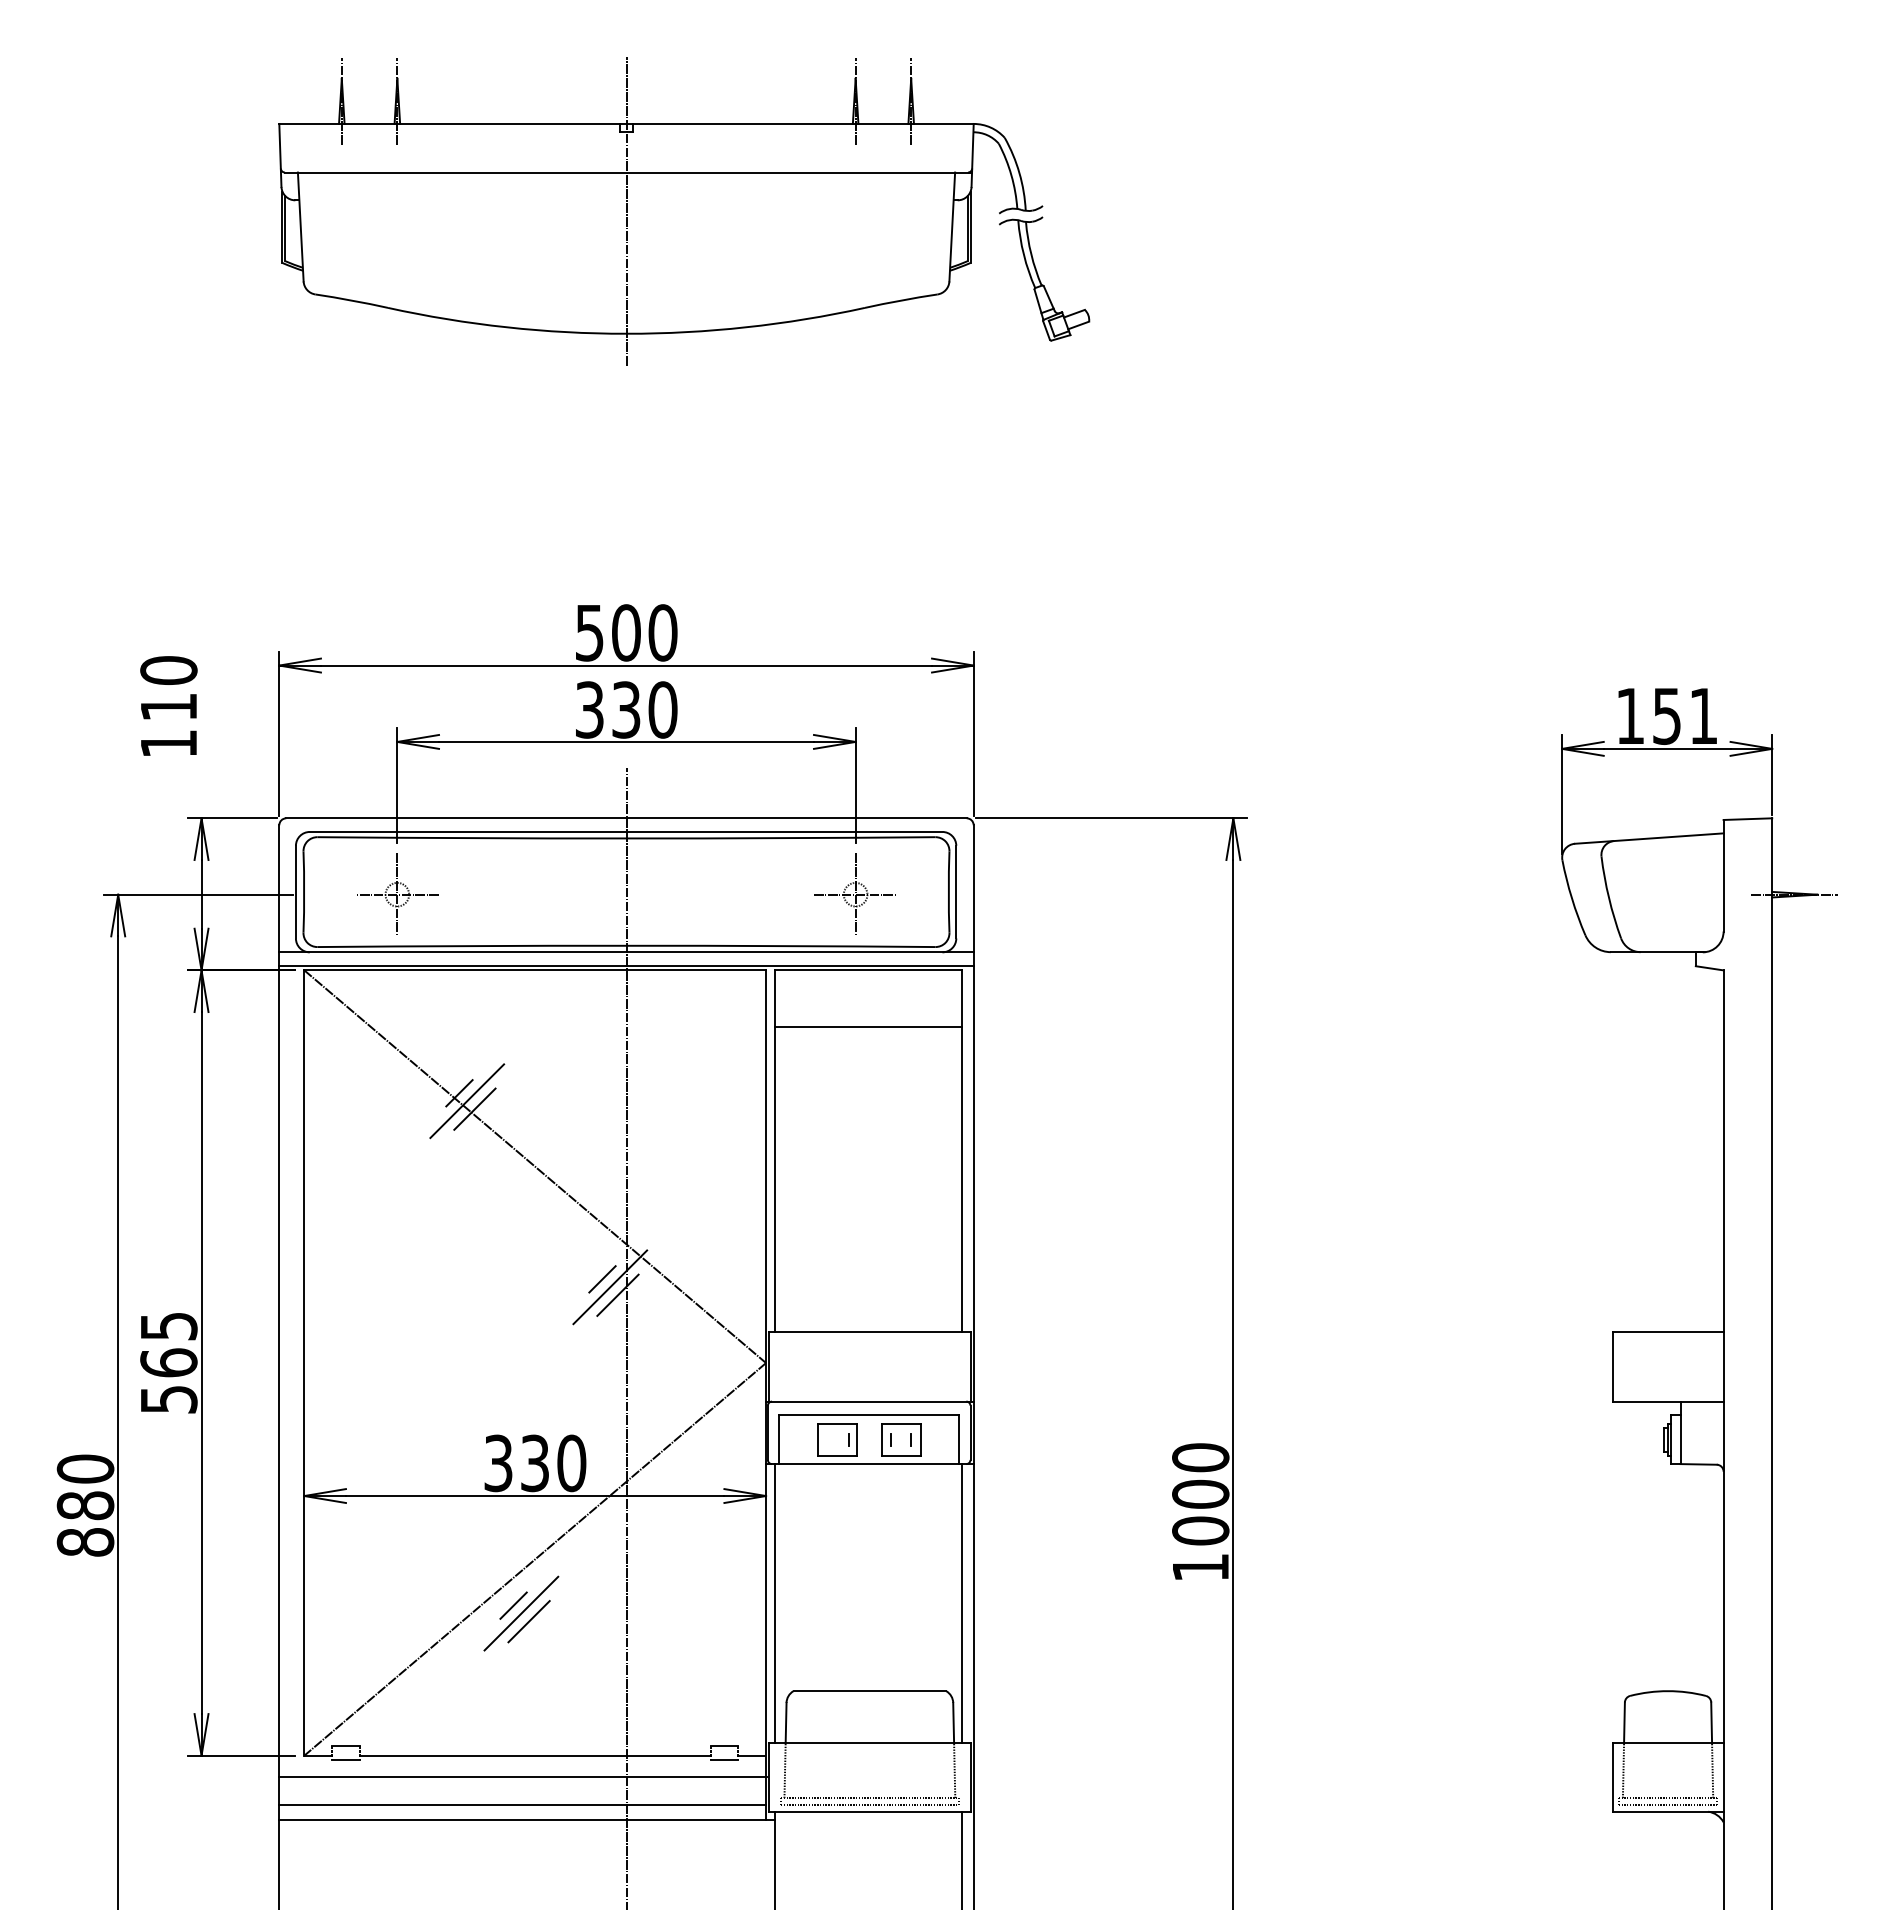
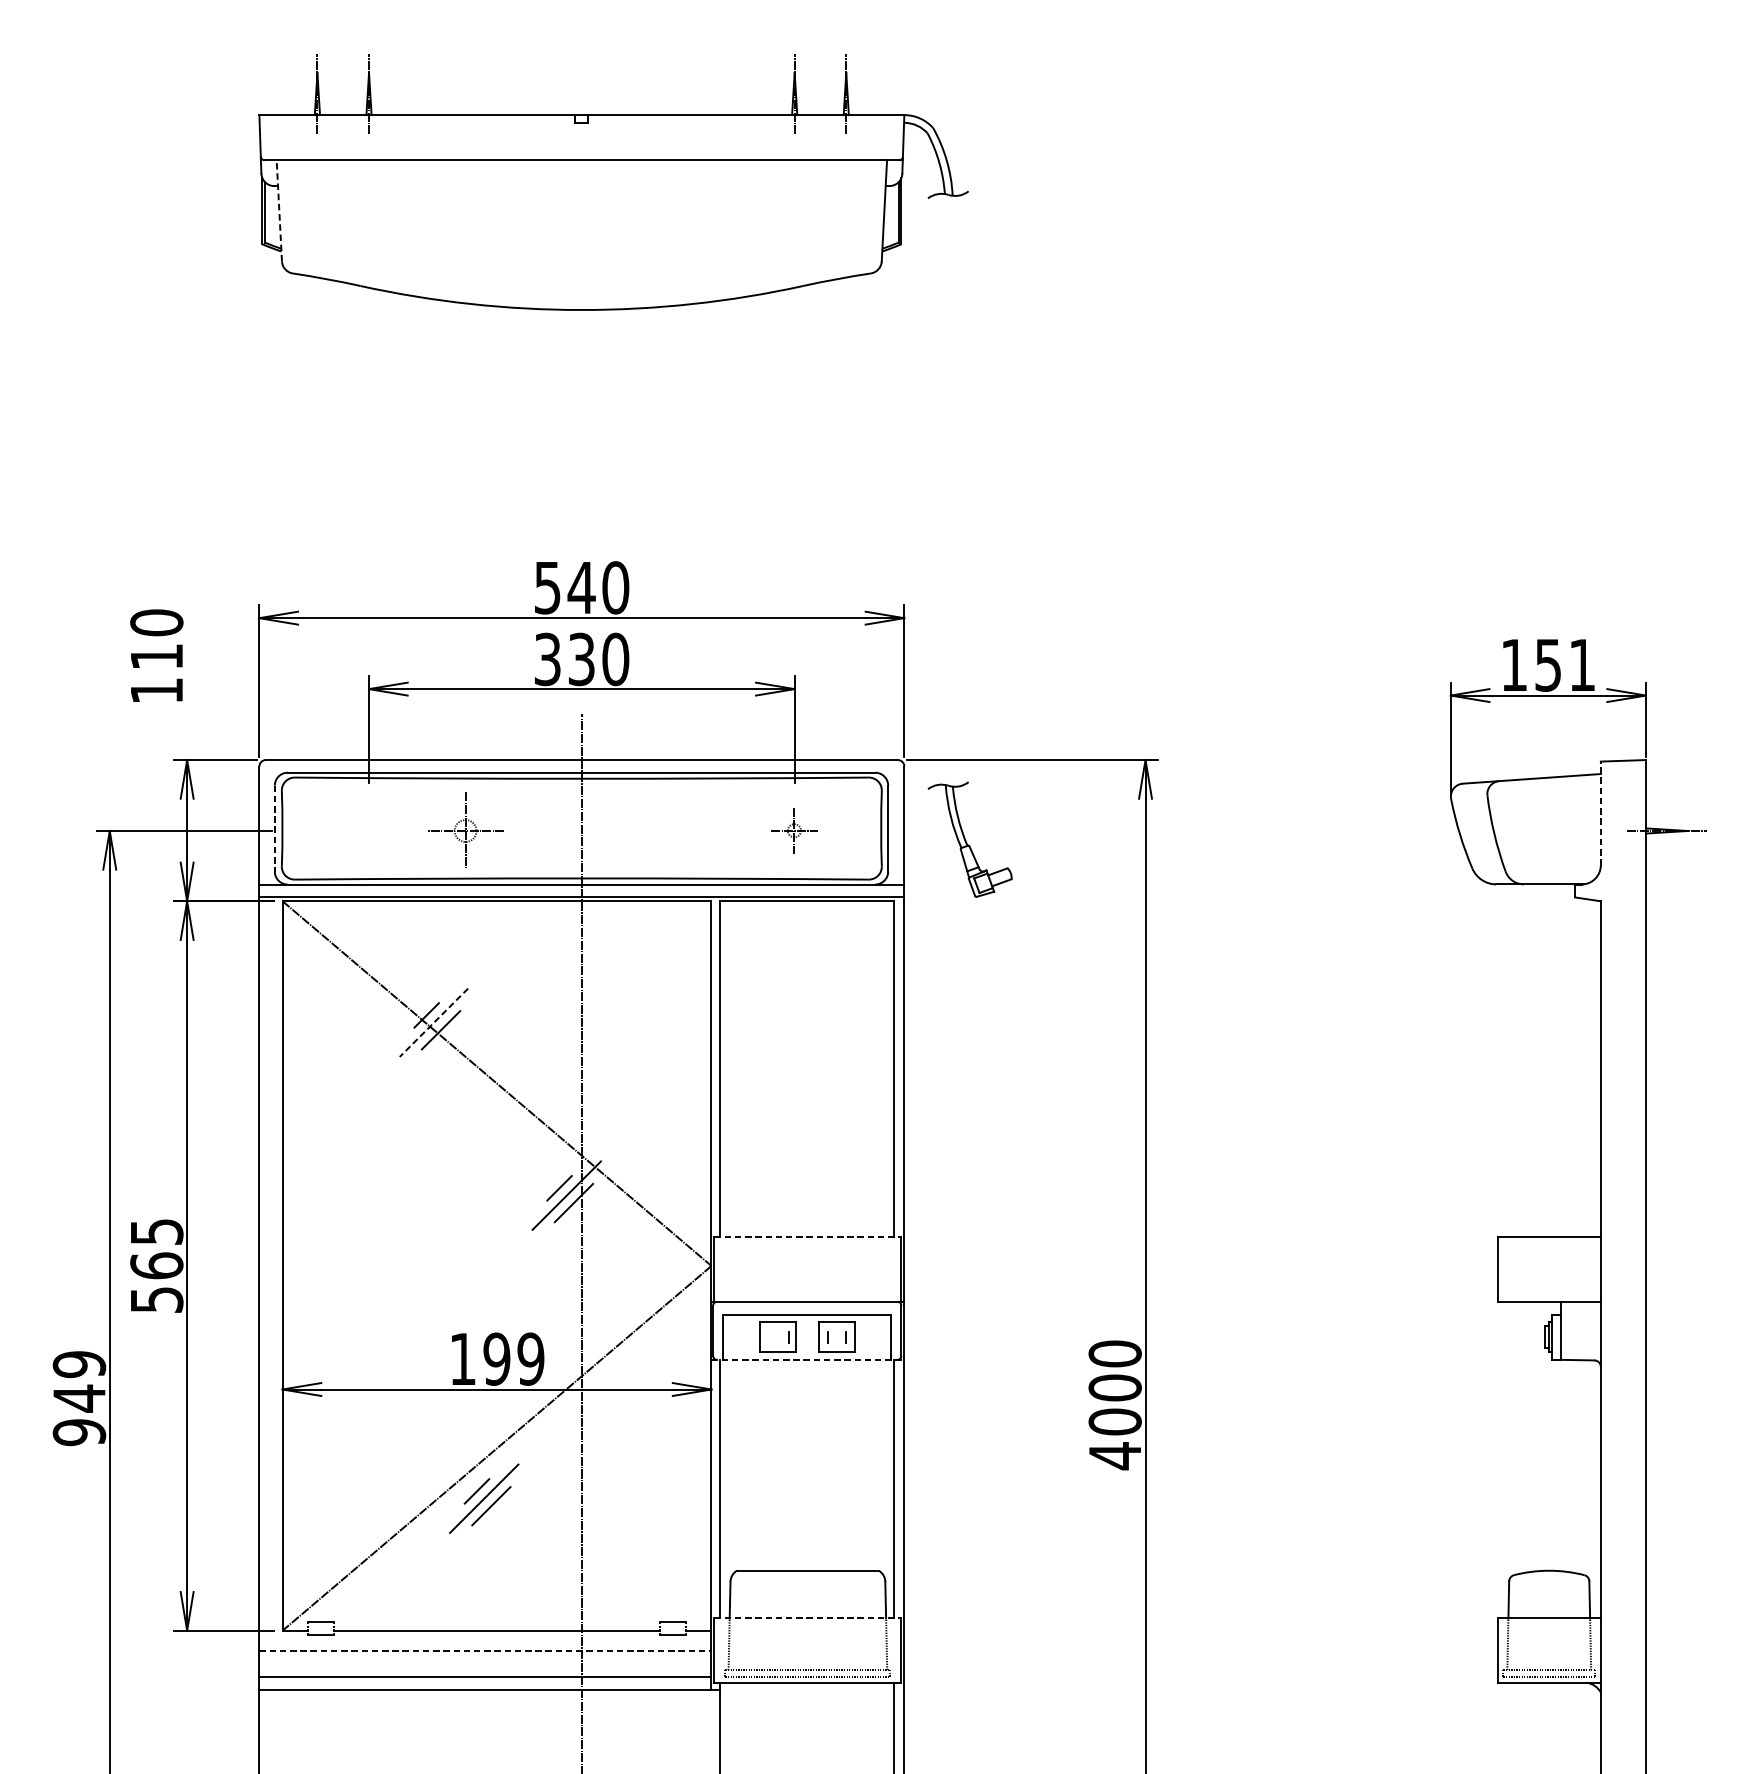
line: (626, 211) -> (581, 196), removed
line: (300, 227) -> (279, 211), solid -> dashed
part: (1044, 278) -> (970, 839), moved
text: (626, 632) -> (581, 587), 500 -> 540
line: (1723, 875) -> (1600, 813), solid -> dashed
line: (295, 892) -> (274, 828), solid -> dashed
part: (397, 893) -> (465, 829), moved
part: (854, 893) -> (793, 829), size x0.6
line: (868, 1026) -> (806, 953), removed
line: (466, 1101) -> (433, 1023), solid -> dashed
line: (869, 1332) -> (807, 1237), solid -> dashed
text: (535, 1463) -> (497, 1359), 330 -> 199
line: (869, 1464) -> (807, 1360), solid -> dashed
text: (85, 1505) -> (79, 1398), 880 -> 949
text: (1200, 1567) -> (1114, 1455), 1000 -> 4000
line: (869, 1742) -> (807, 1618), solid -> dashed
line: (523, 1777) -> (486, 1650), solid -> dashed

